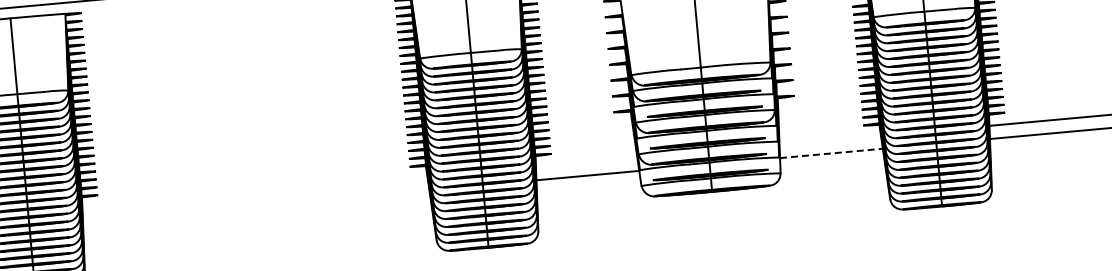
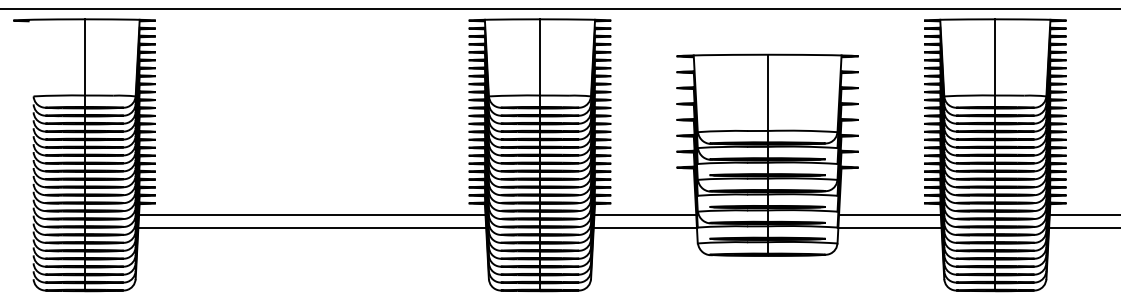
line: (829, 140) -> (889, 215), added
line: (831, 153) -> (889, 228), dashed -> solid
line: (586, 162) -> (645, 215), added
line: (255, 193) -> (312, 215), added
line: (256, 206) -> (312, 228), added

